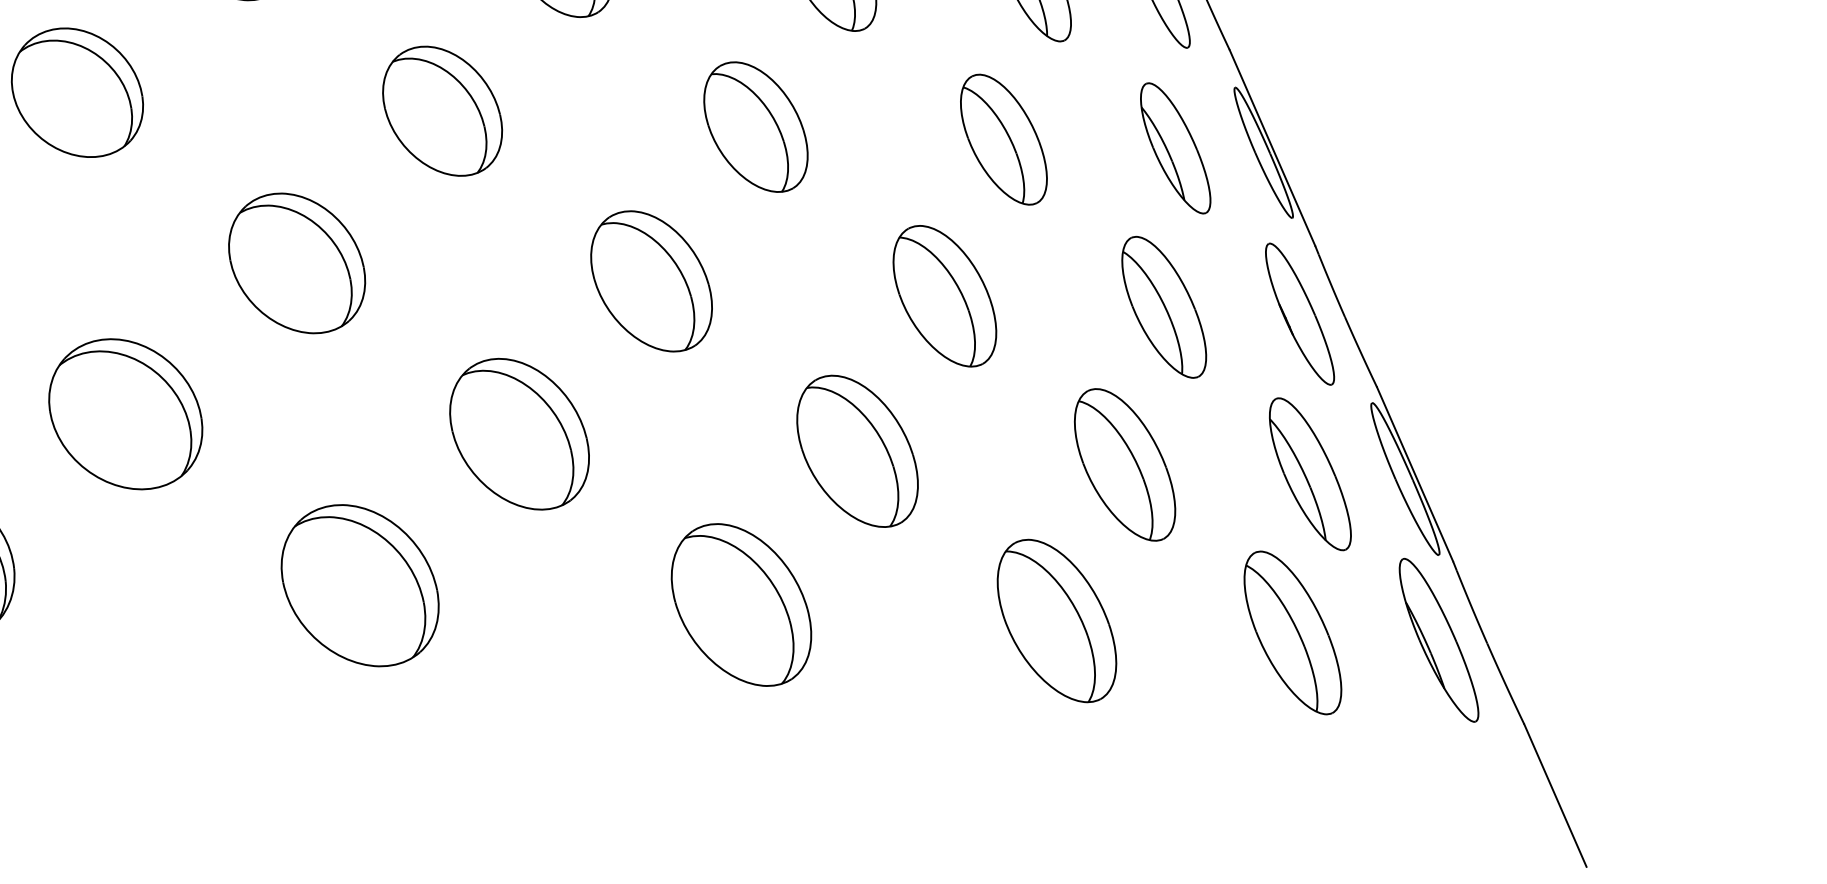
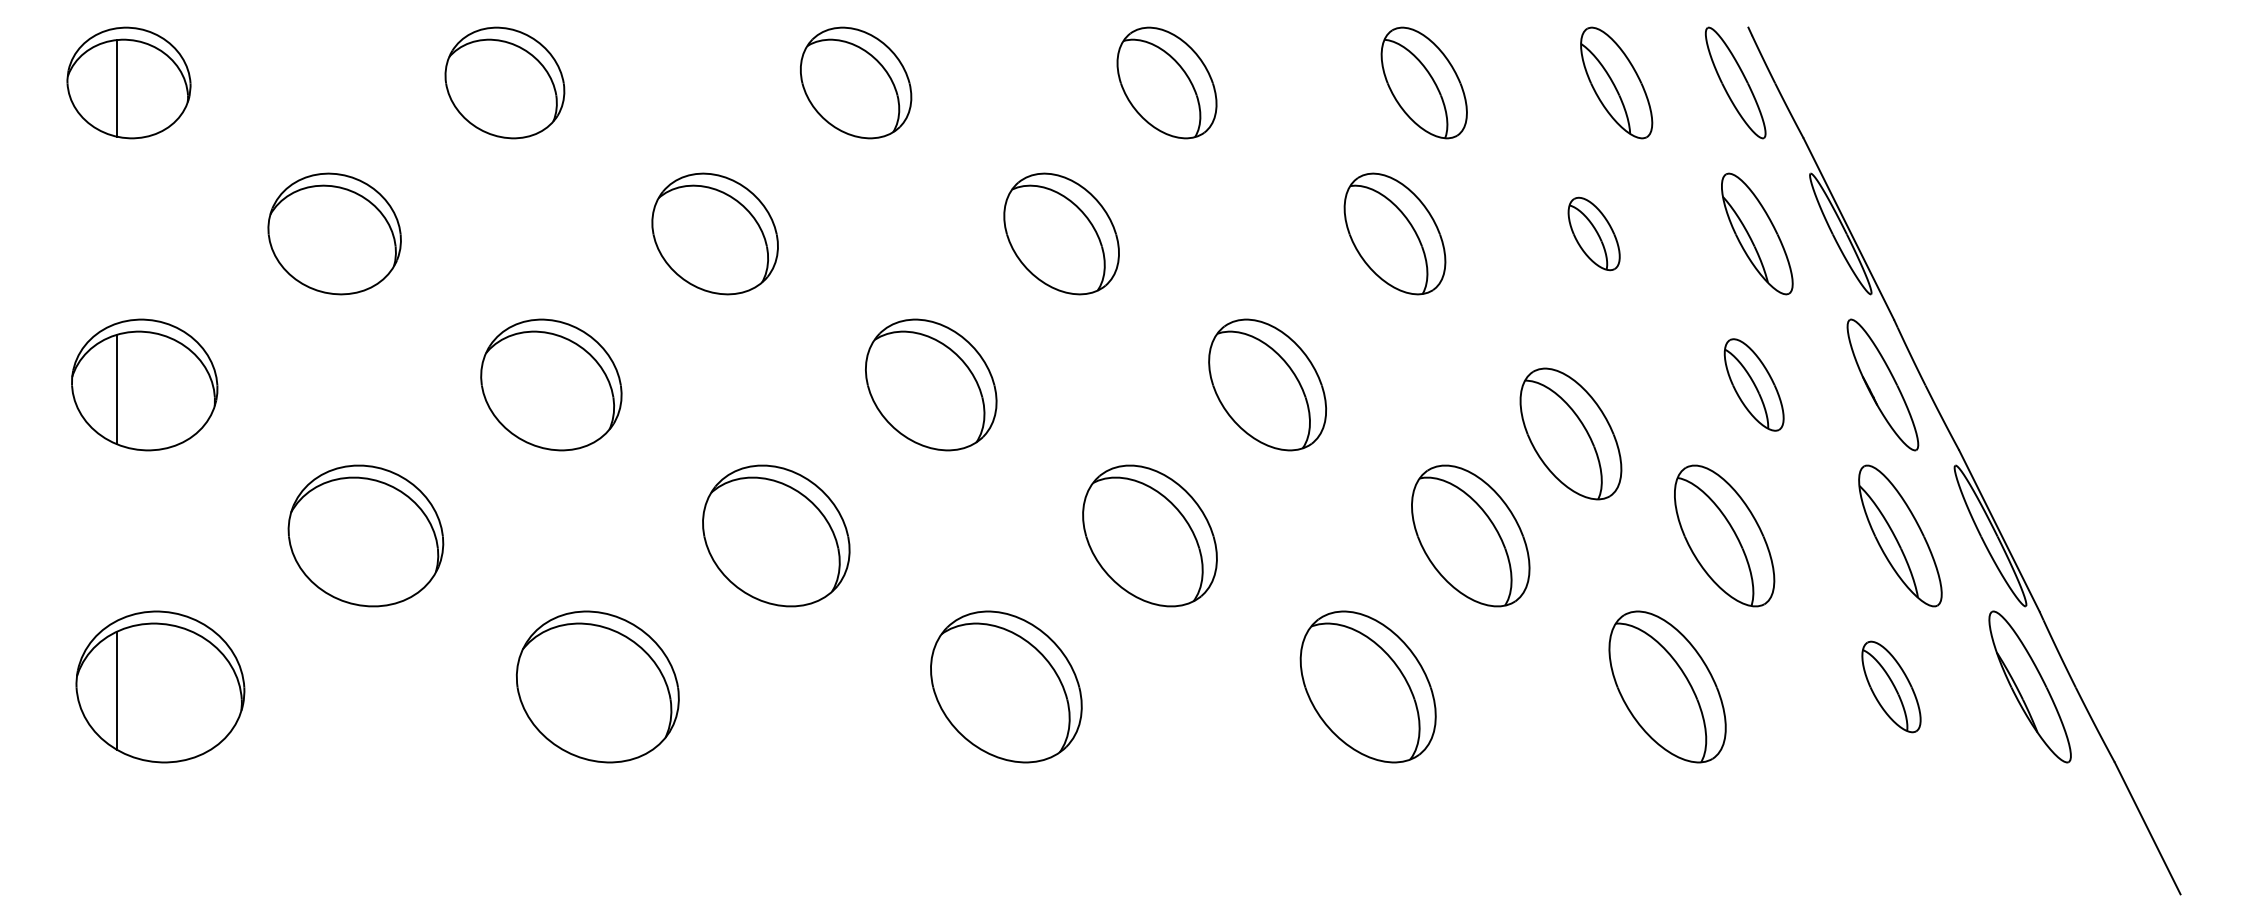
part: (755, 126) -> (1394, 233), moved
part: (1003, 139) -> (1593, 233), size x0.6
part: (944, 295) -> (1570, 433), moved
part: (1164, 306) -> (1754, 384), size x0.7
part: (1293, 632) -> (1891, 686), size x0.6

